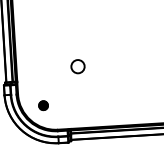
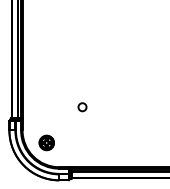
circle: (78, 67) -> (82, 107), size x0.62
part: (43, 105) -> (46, 142), size x1.67

